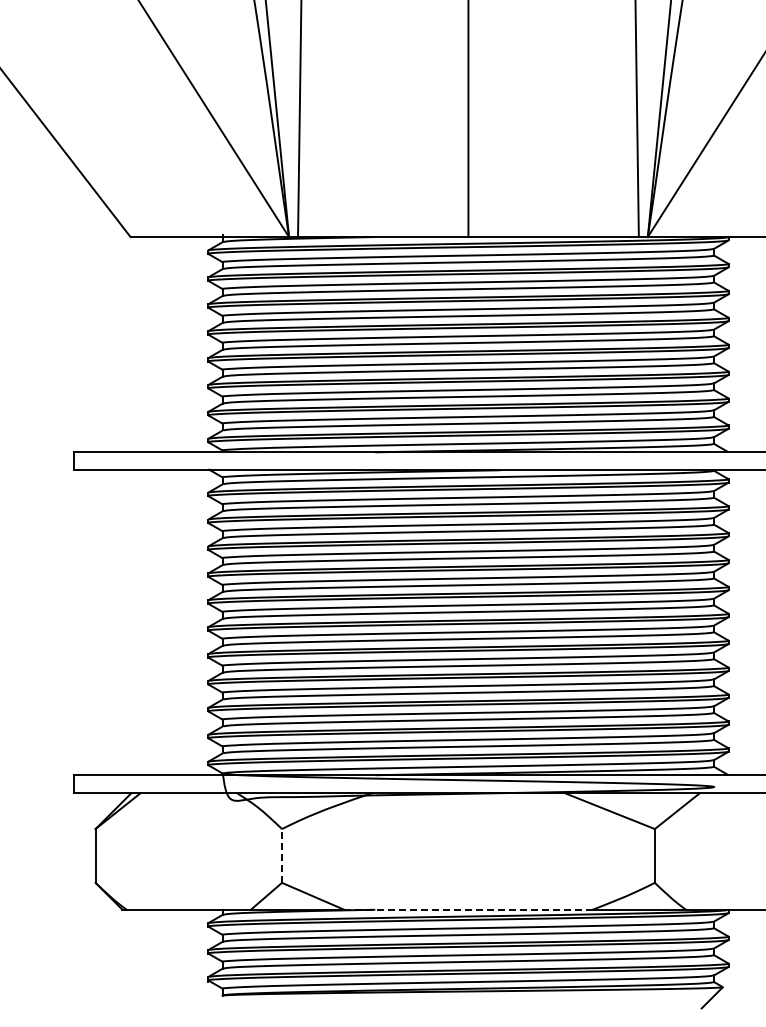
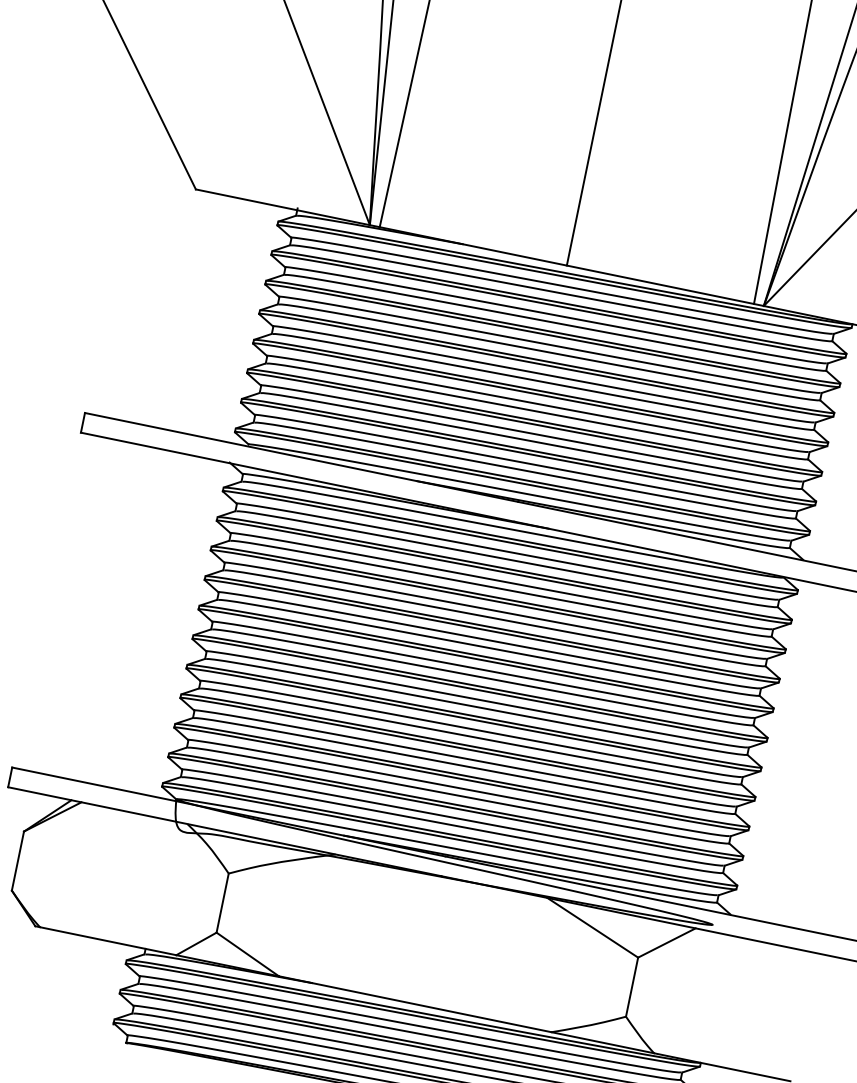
line: (282, 855) -> (223, 902), dashed -> solid
line: (468, 909) -> (415, 1003), dashed -> solid

